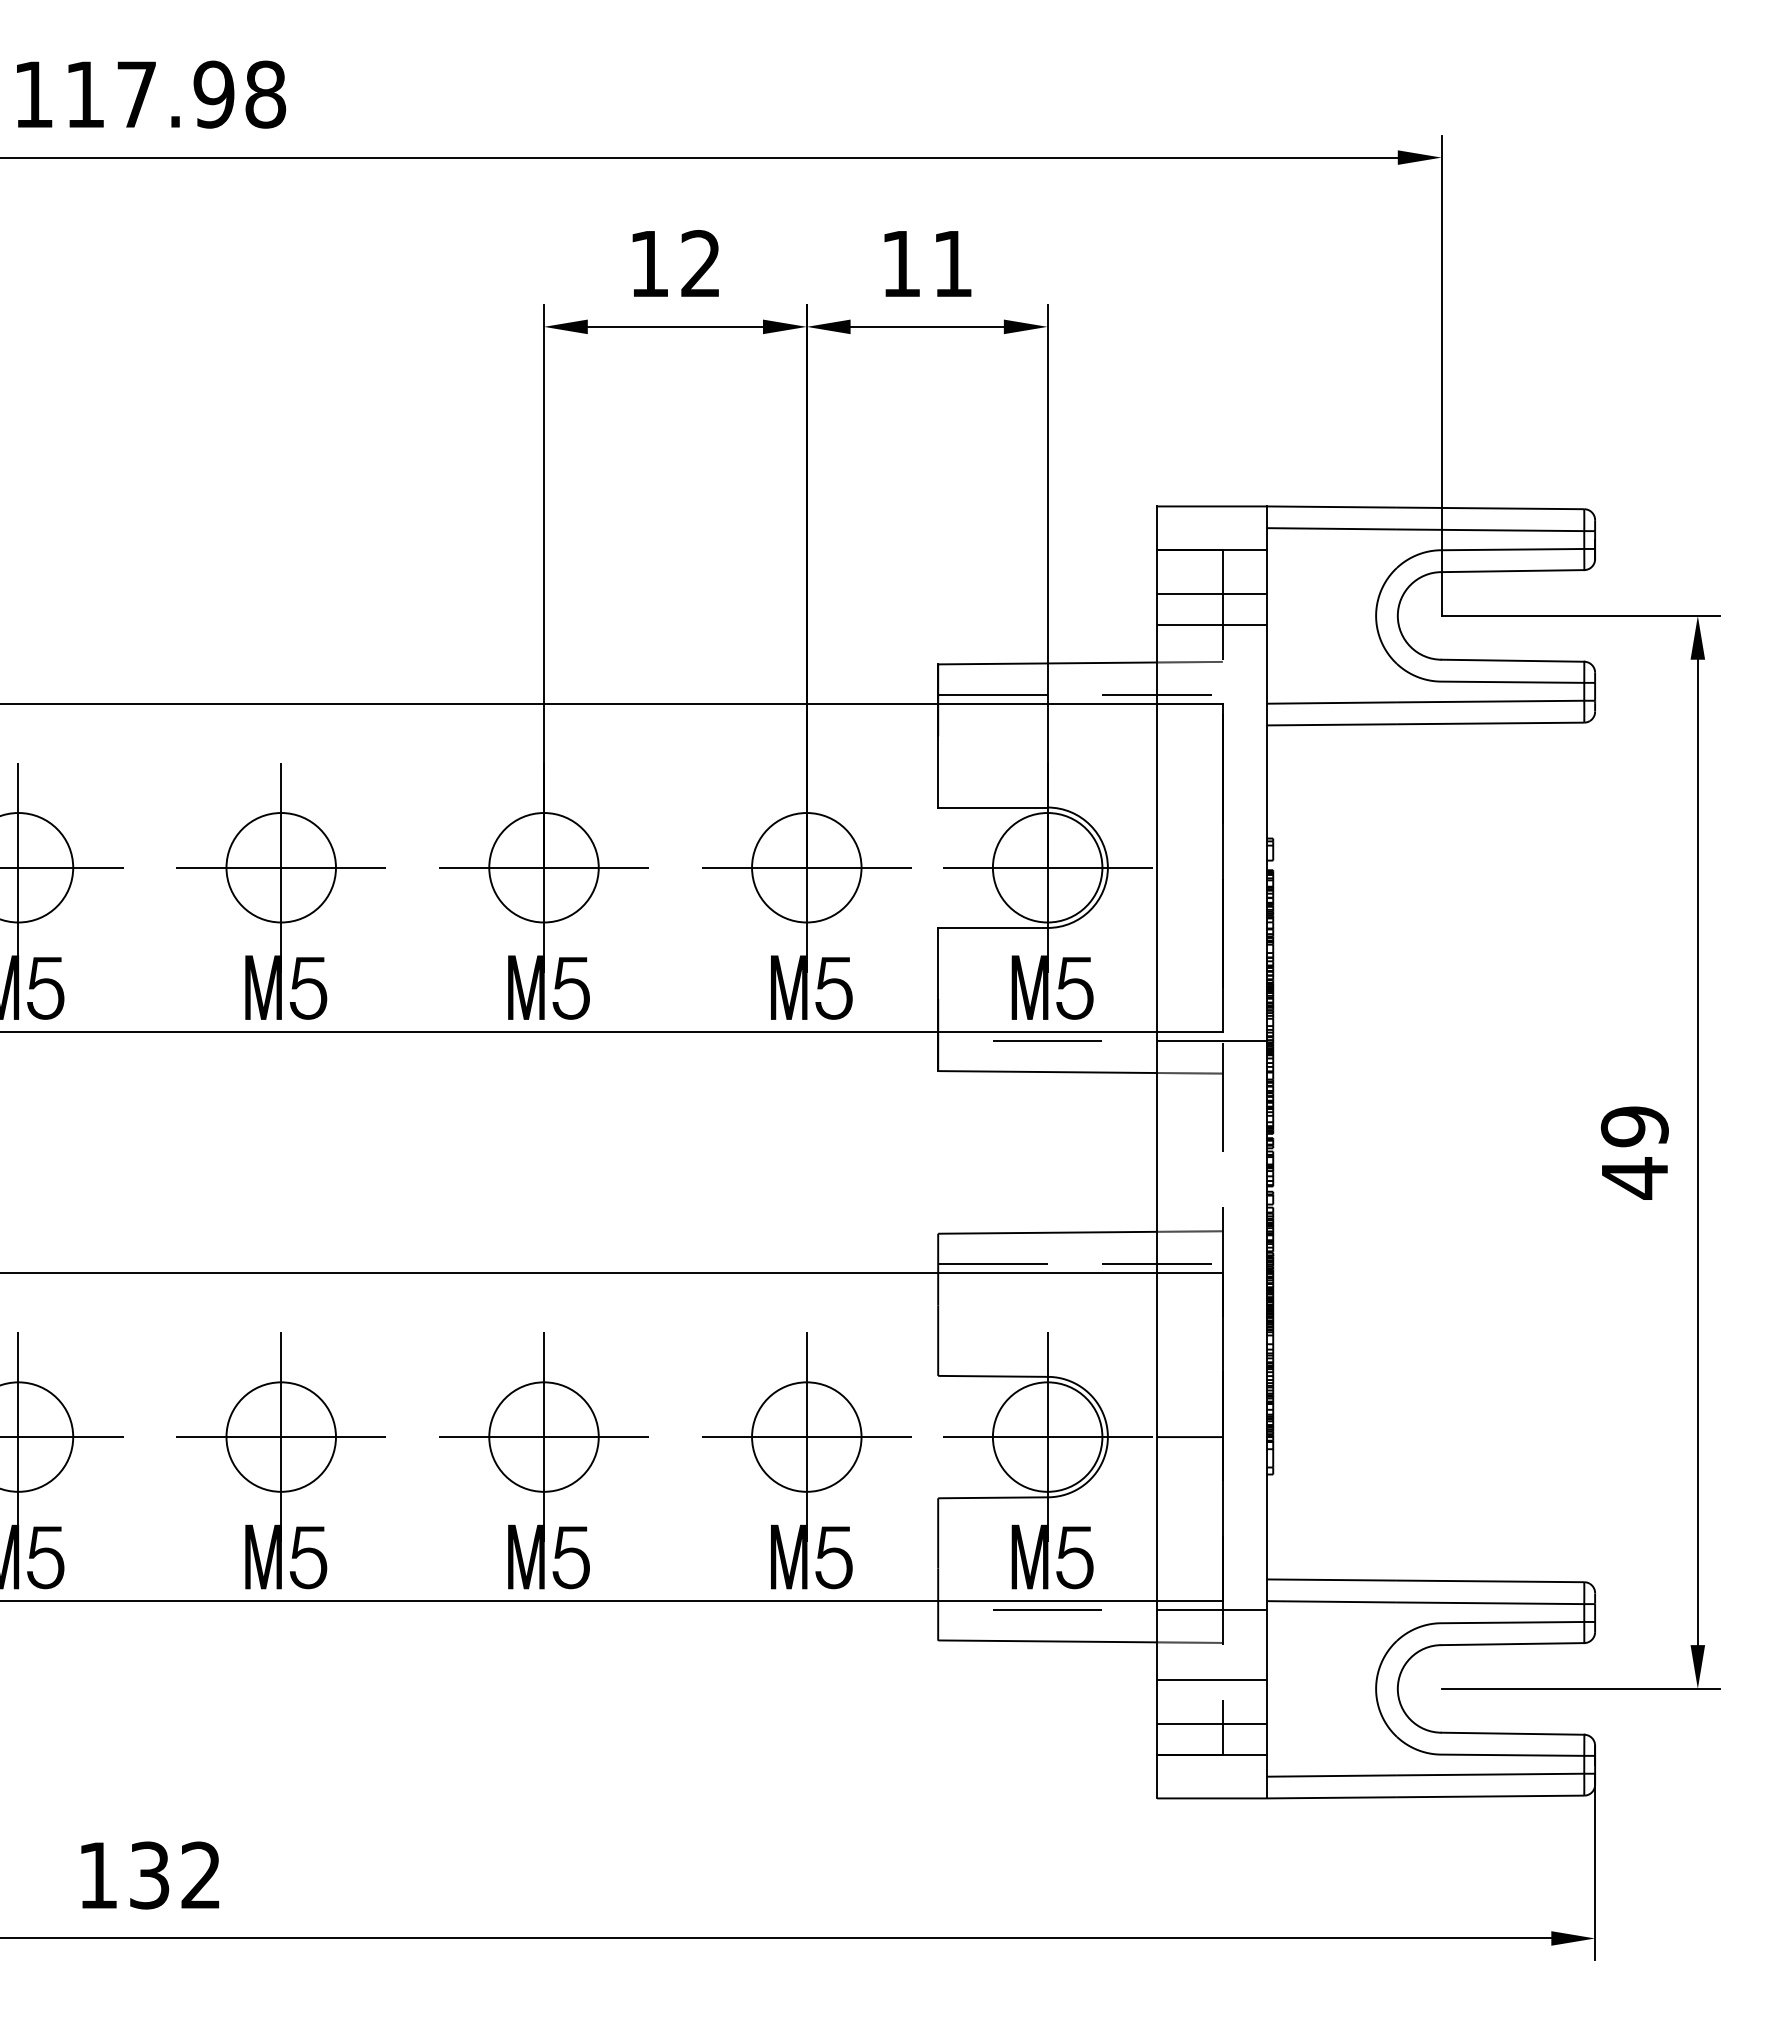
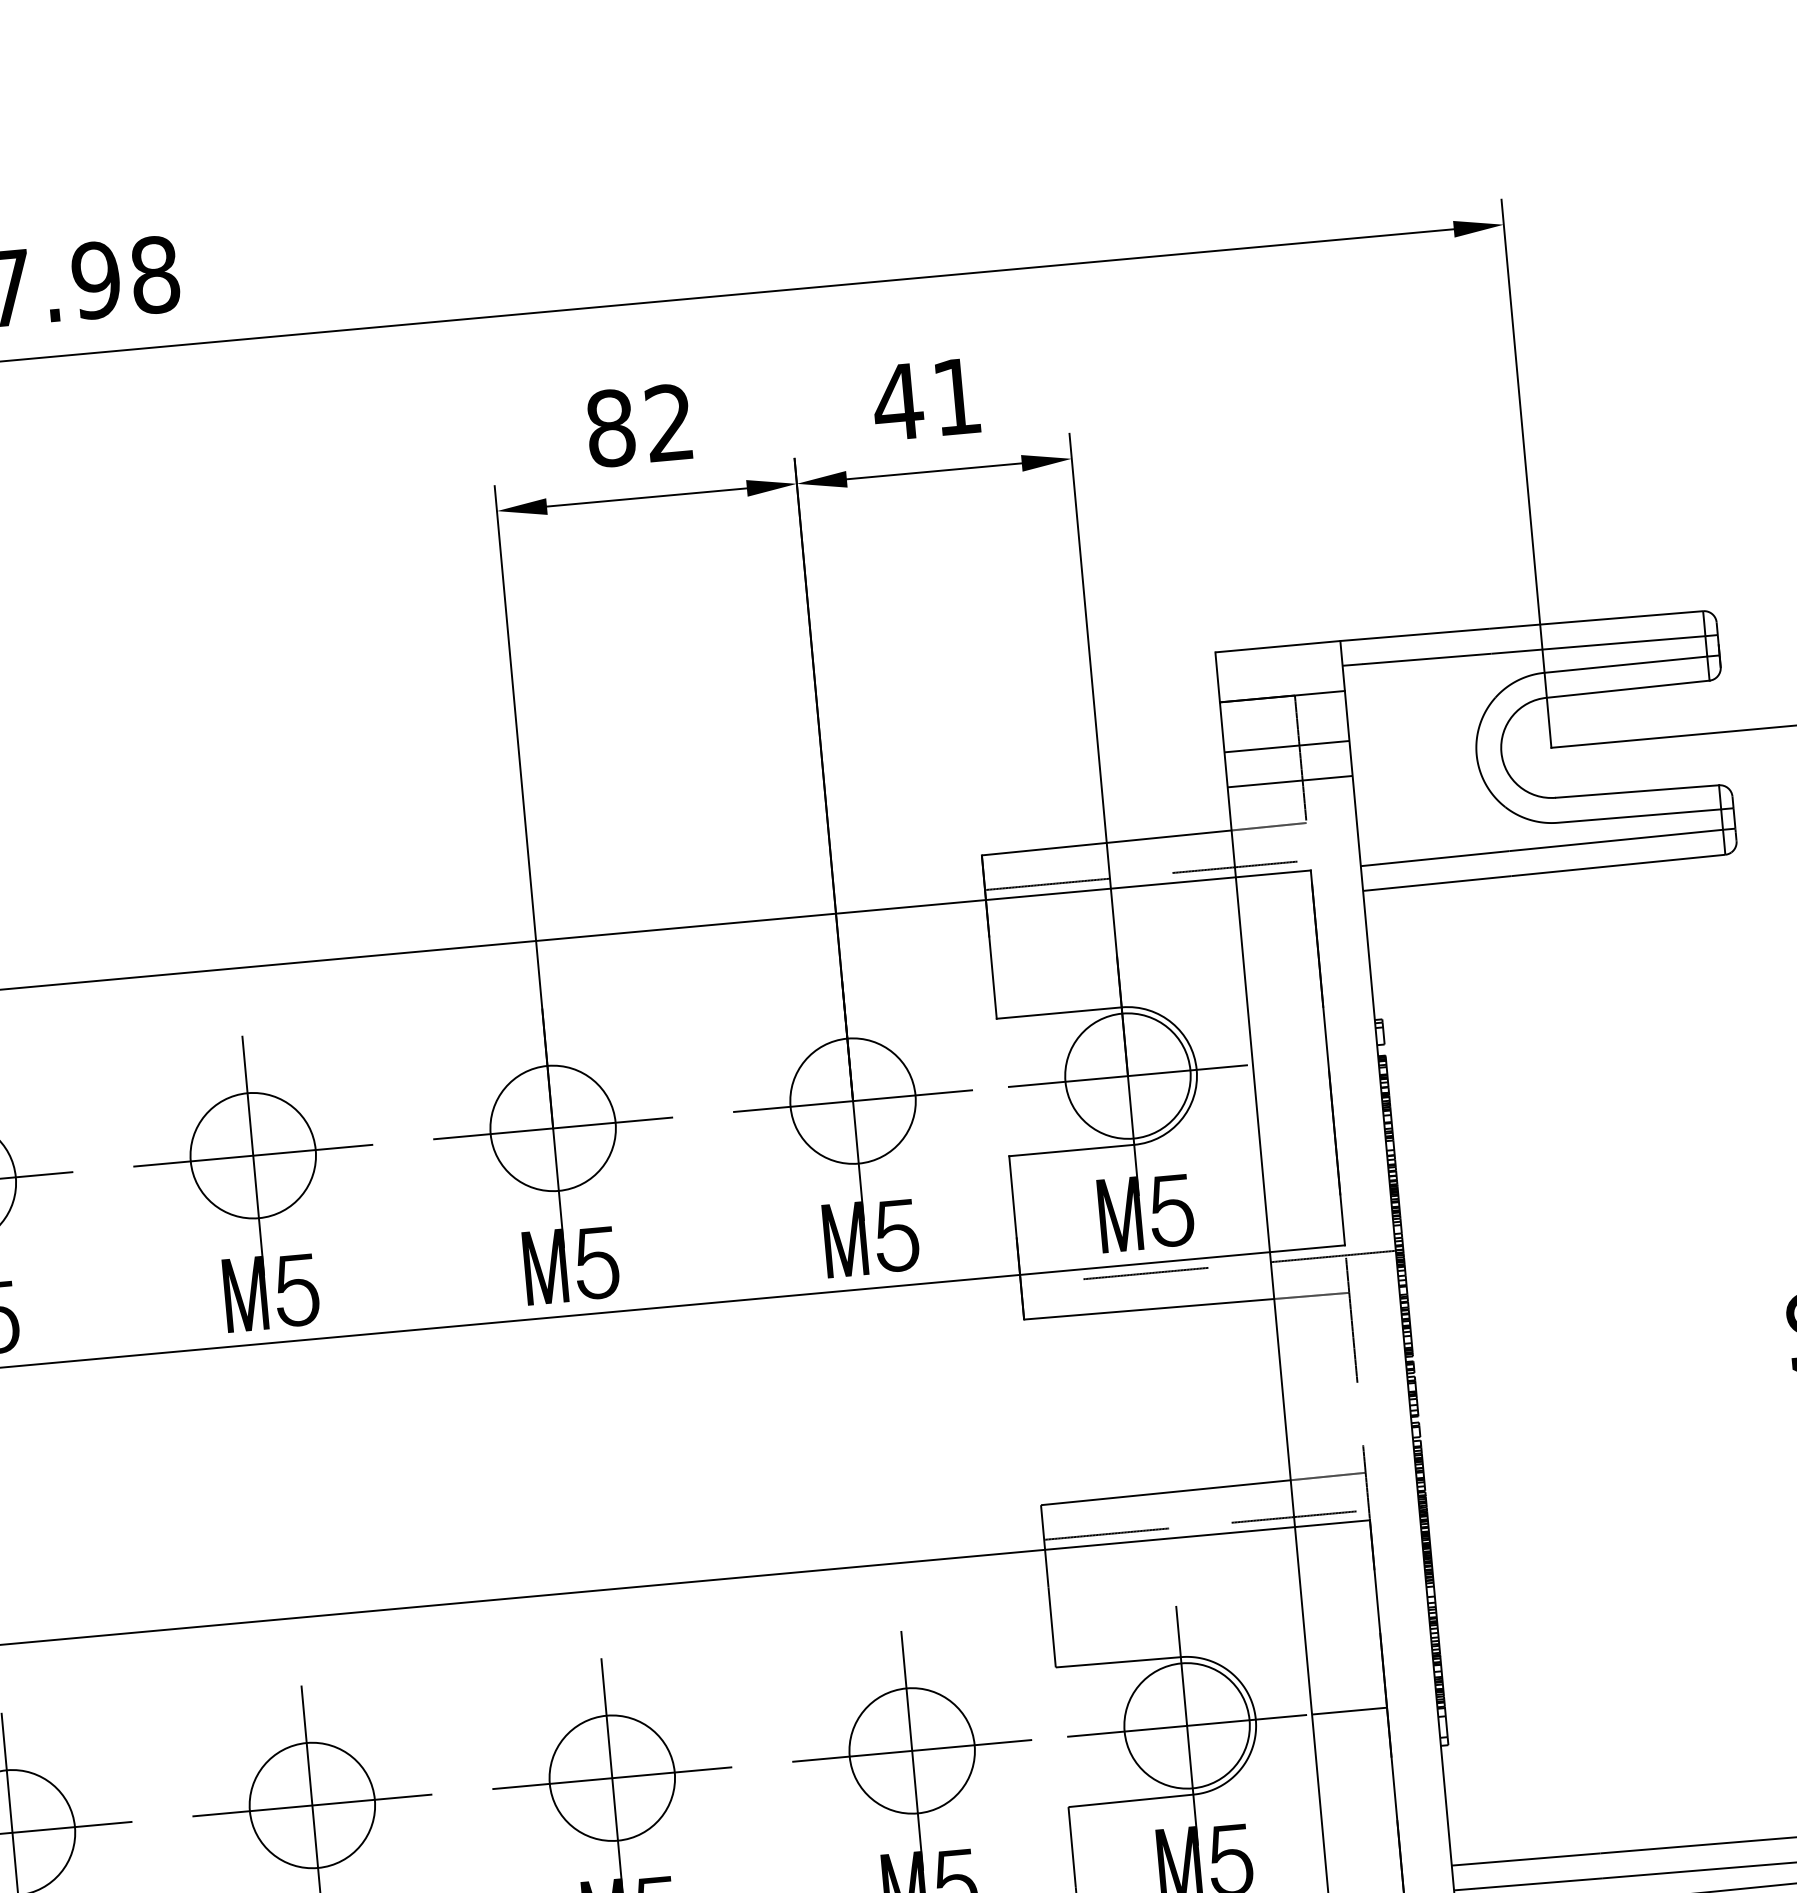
text: (649, 263) -> (610, 427), 12 -> 82
text: (900, 263) -> (897, 401), 11 -> 41

